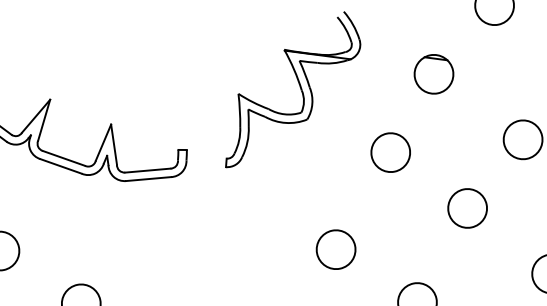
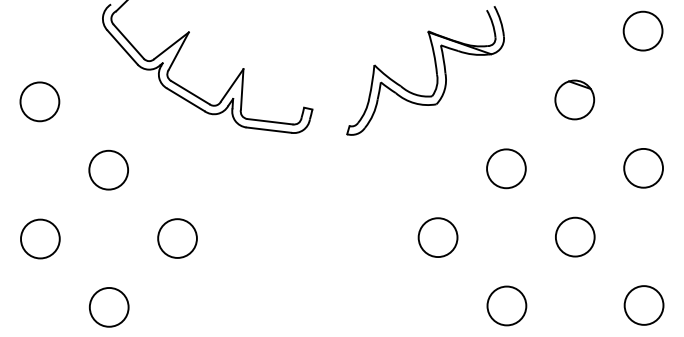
part: (433, 73) -> (574, 99), moved
circle: (390, 152) -> (506, 168), moved
circle: (467, 207) -> (575, 236), moved

